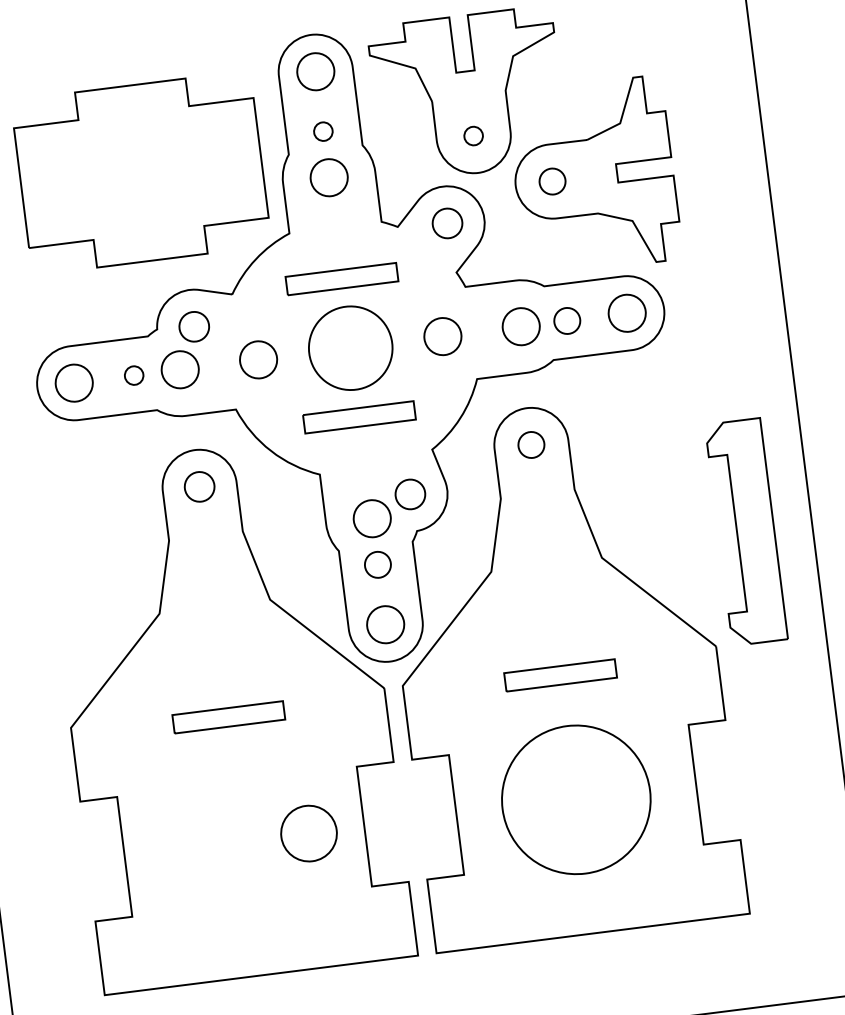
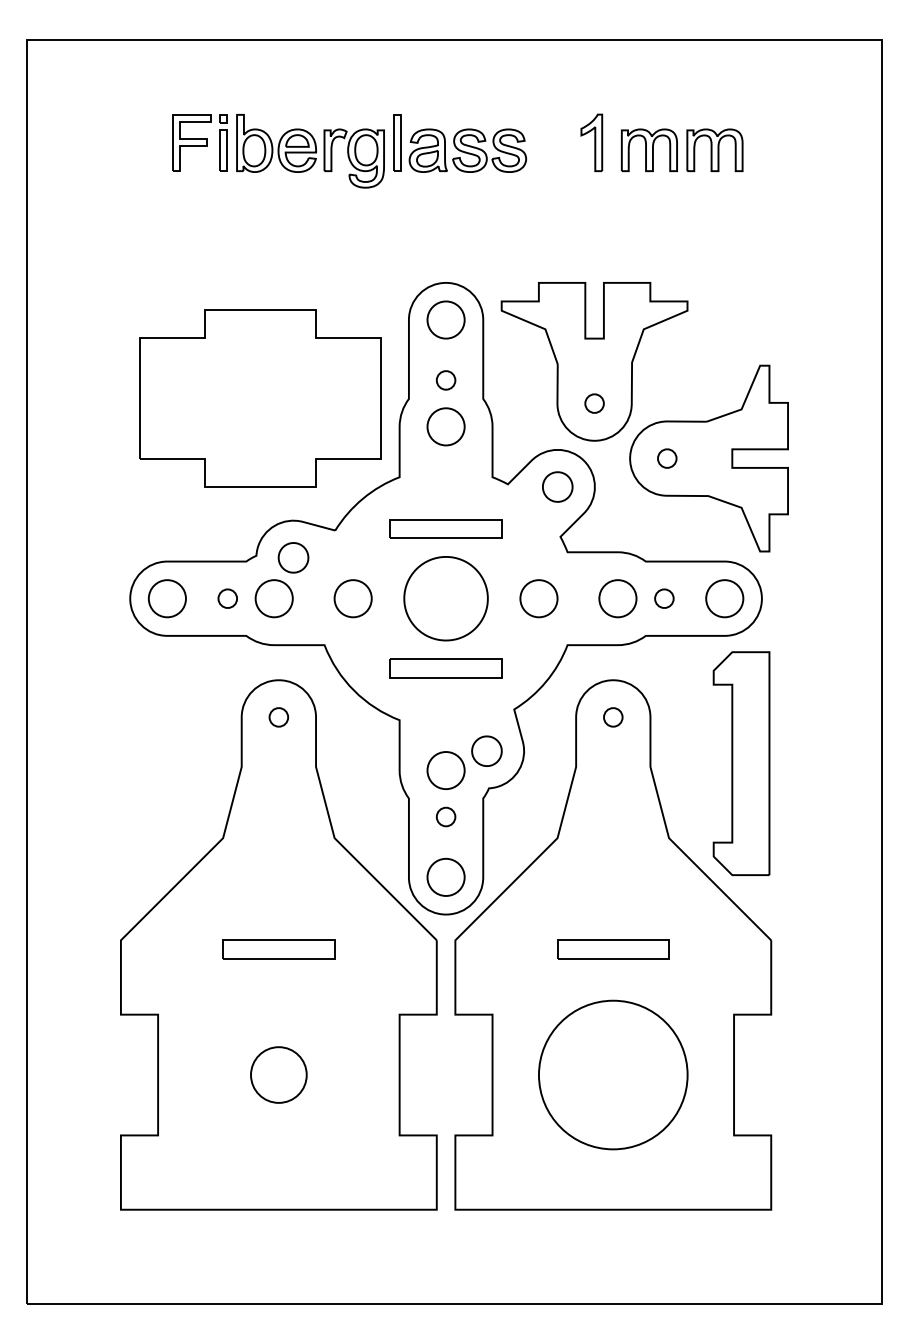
part: (552, 181) -> (667, 458), size x0.71
part: (567, 320) -> (664, 598), size x0.71
part: (531, 445) -> (613, 717), size x0.71
part: (199, 487) -> (278, 717), size x0.62
part: (746, 531) -> (741, 763), moved
part: (378, 564) -> (446, 816), size x0.71
part: (308, 833) -> (278, 1074), moved

